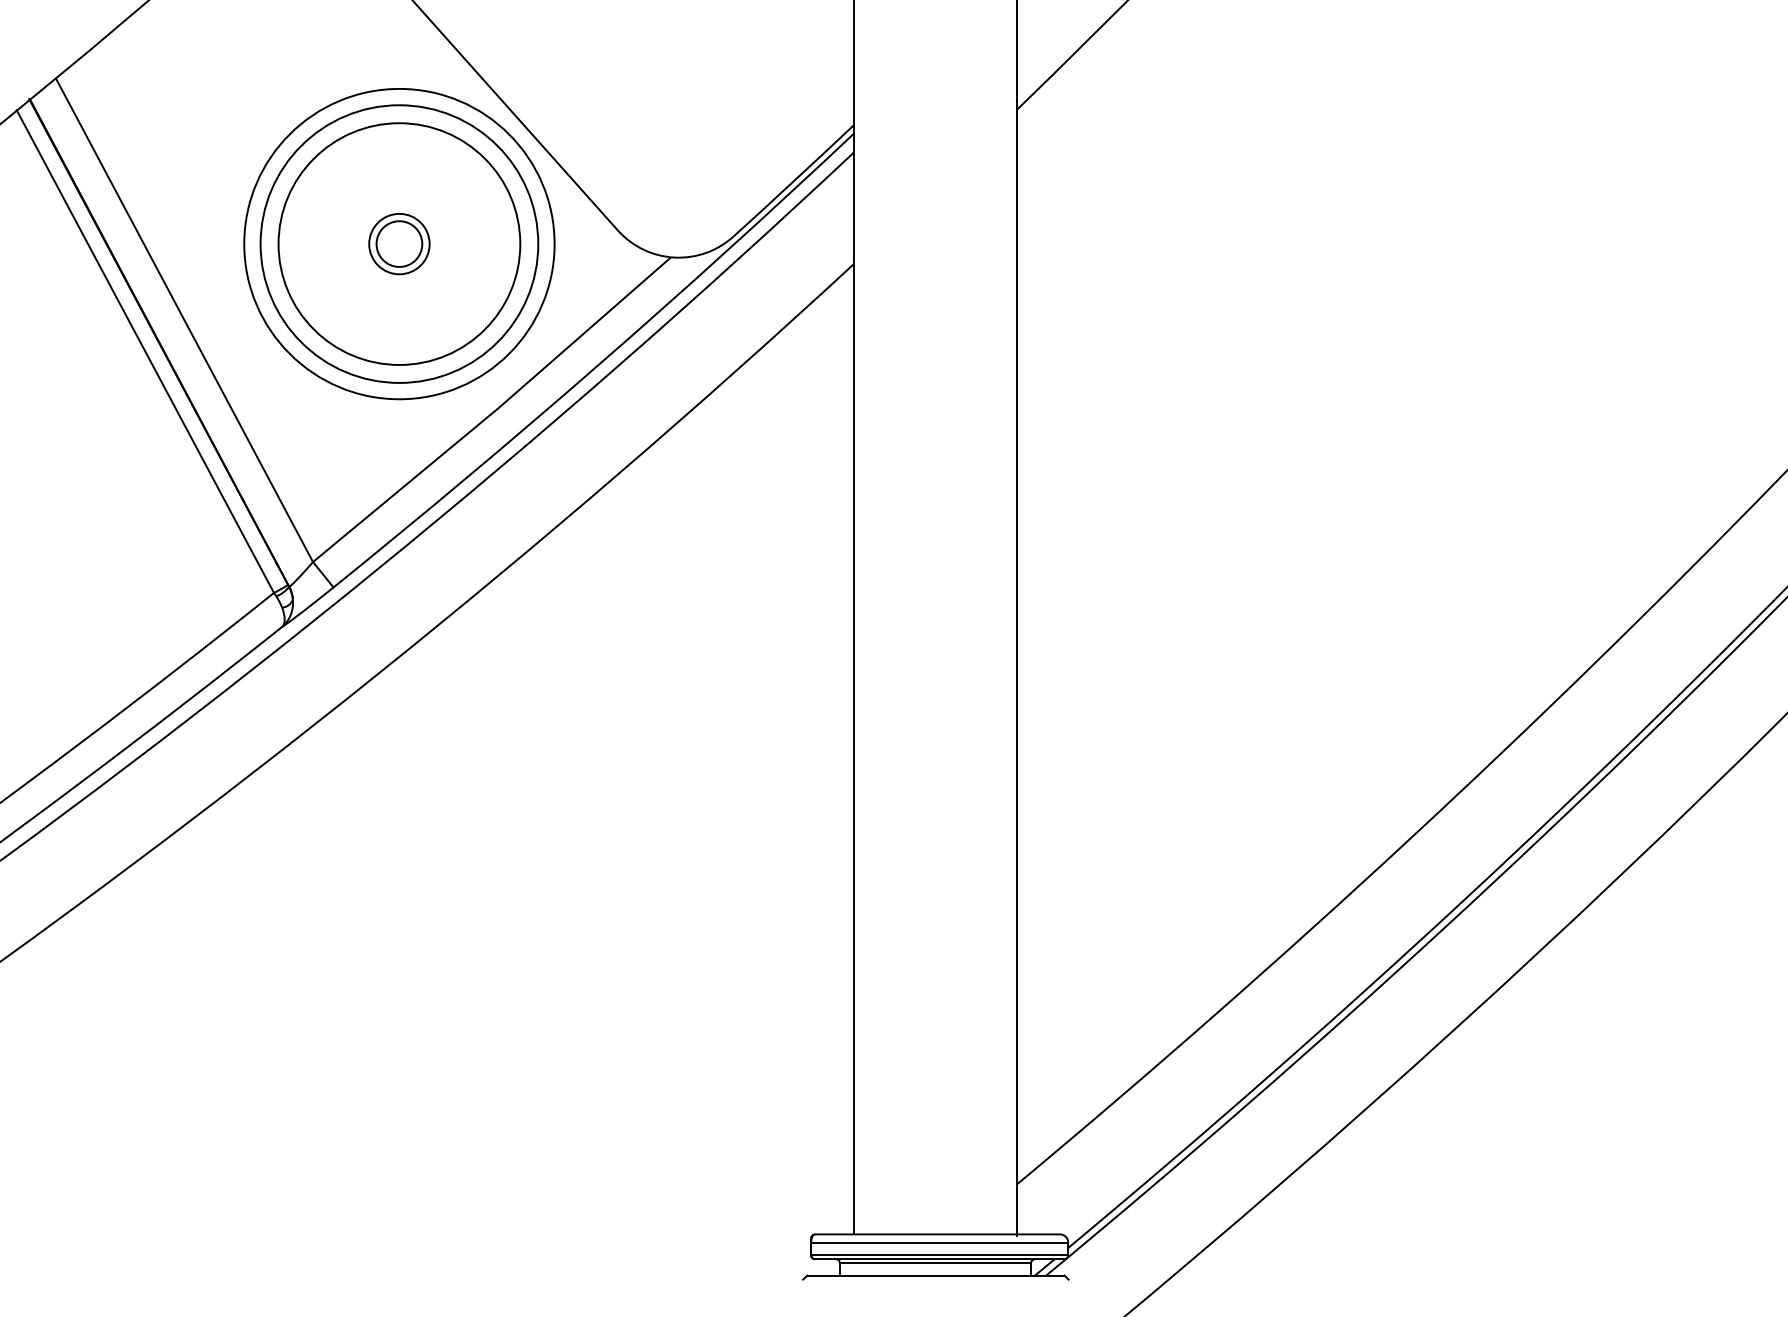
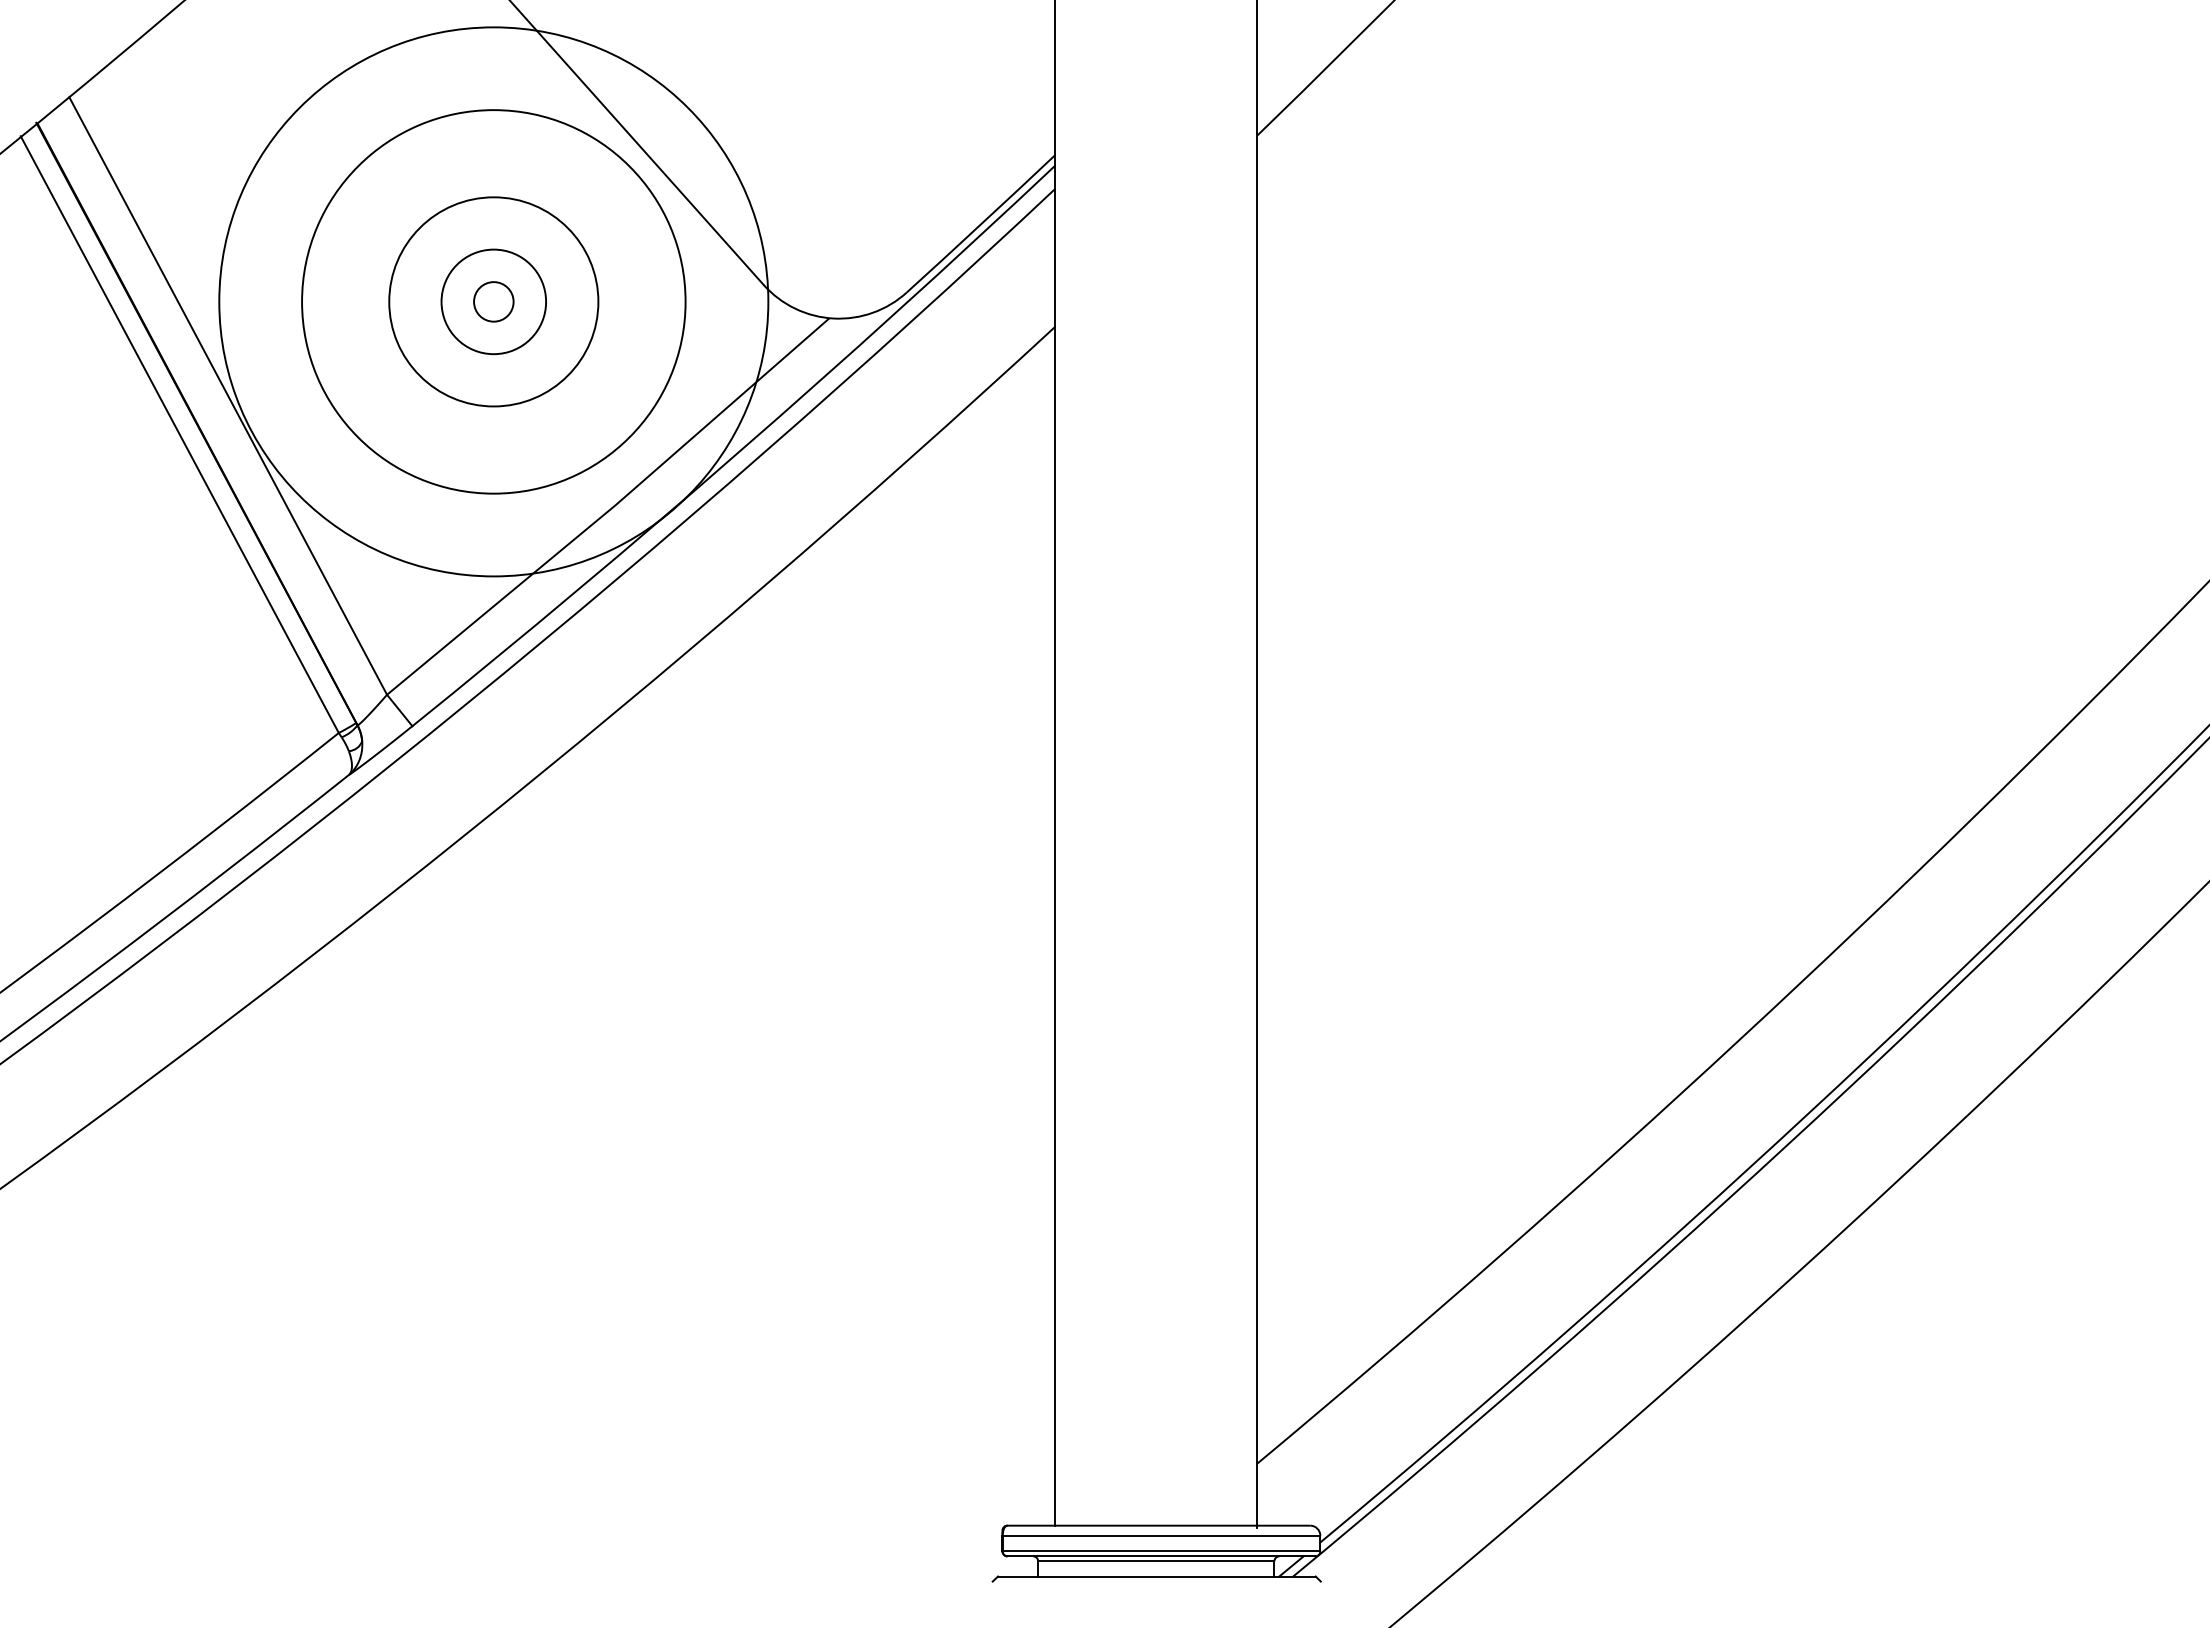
circle: (399, 243) -> (493, 301), size x0.7
circle: (399, 243) -> (493, 301), size x0.7
circle: (399, 243) -> (493, 301), size x1.4
circle: (399, 243) -> (493, 301), size x1.6

